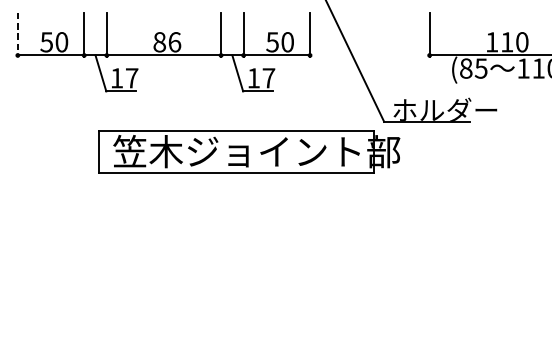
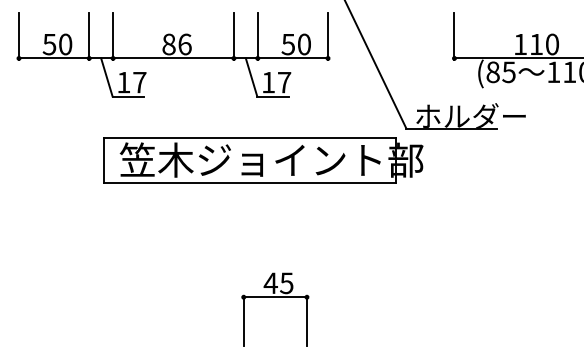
line: (18, 34) -> (19, 36), dashed -> solid
part: (260, 281) -> (275, 297), added

